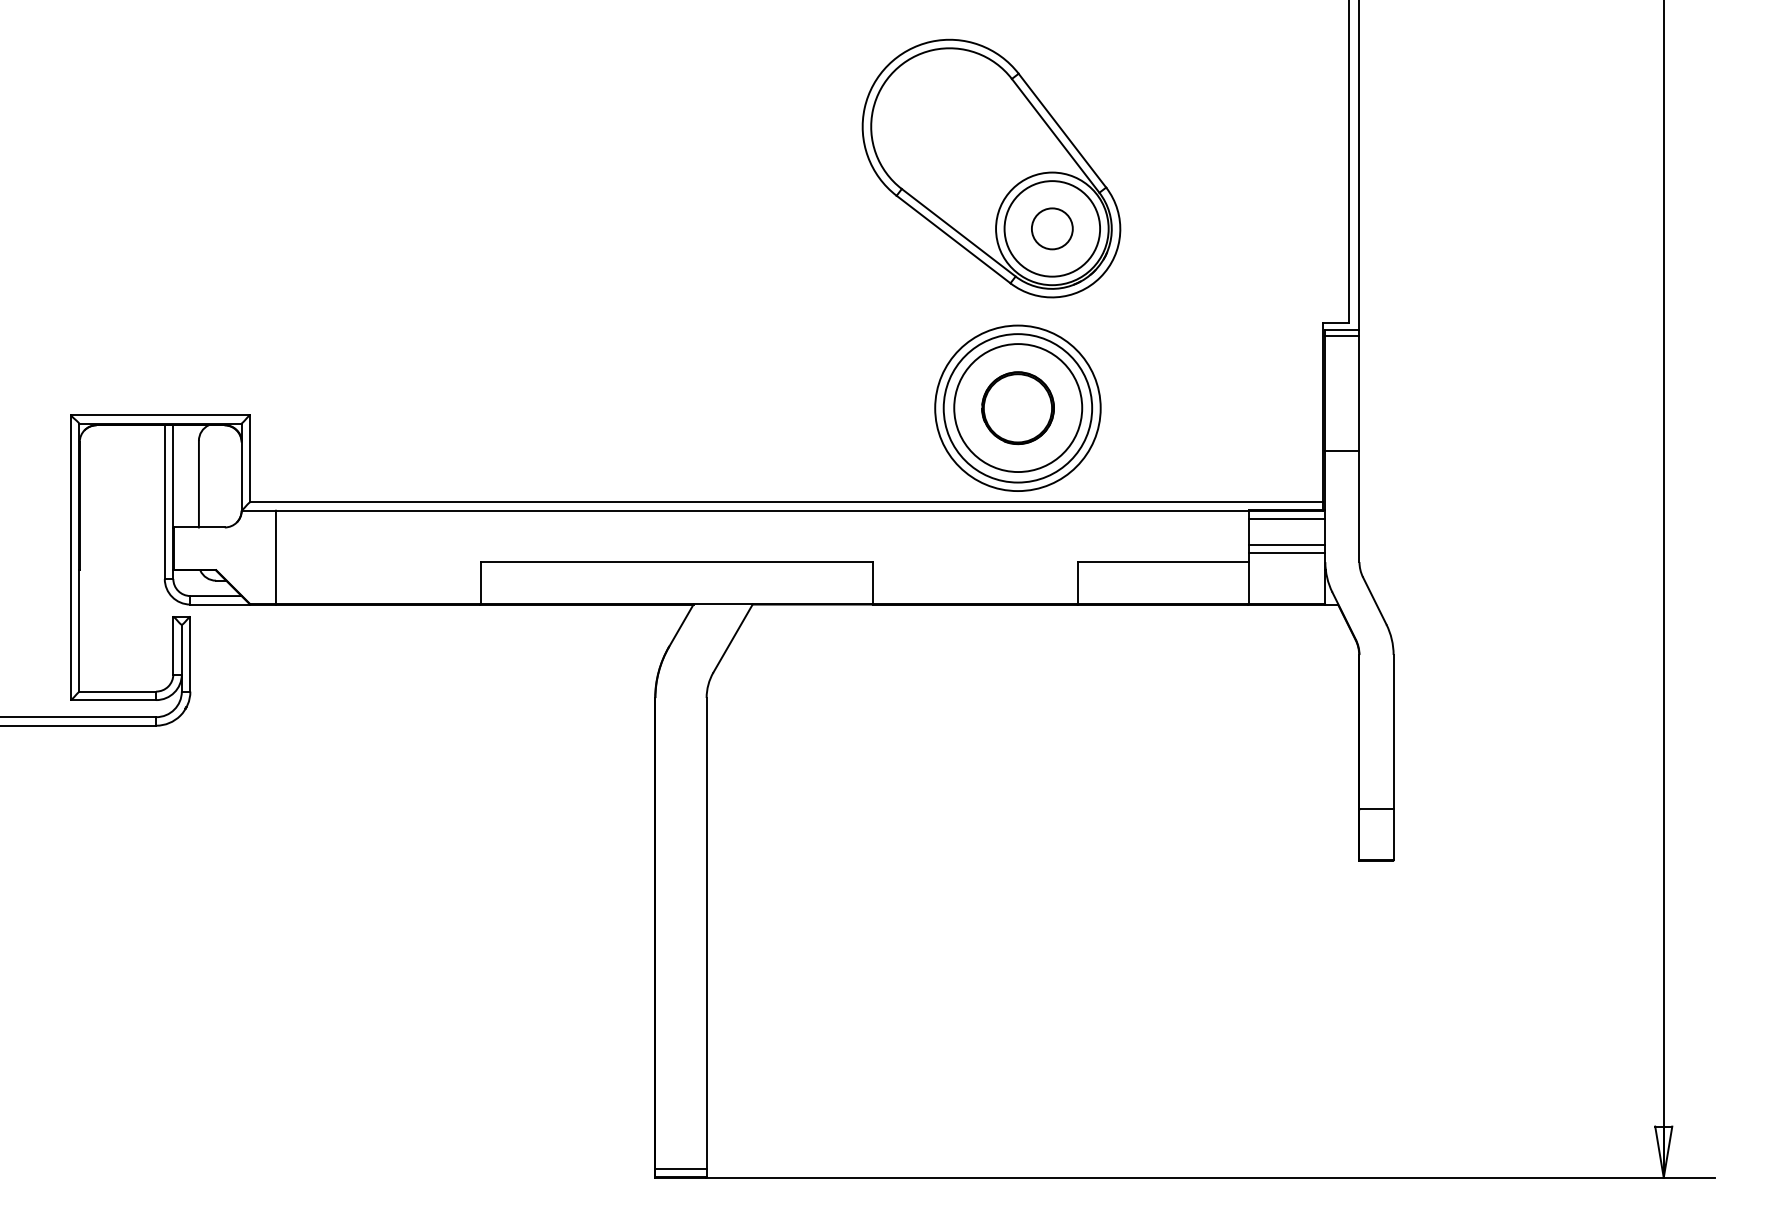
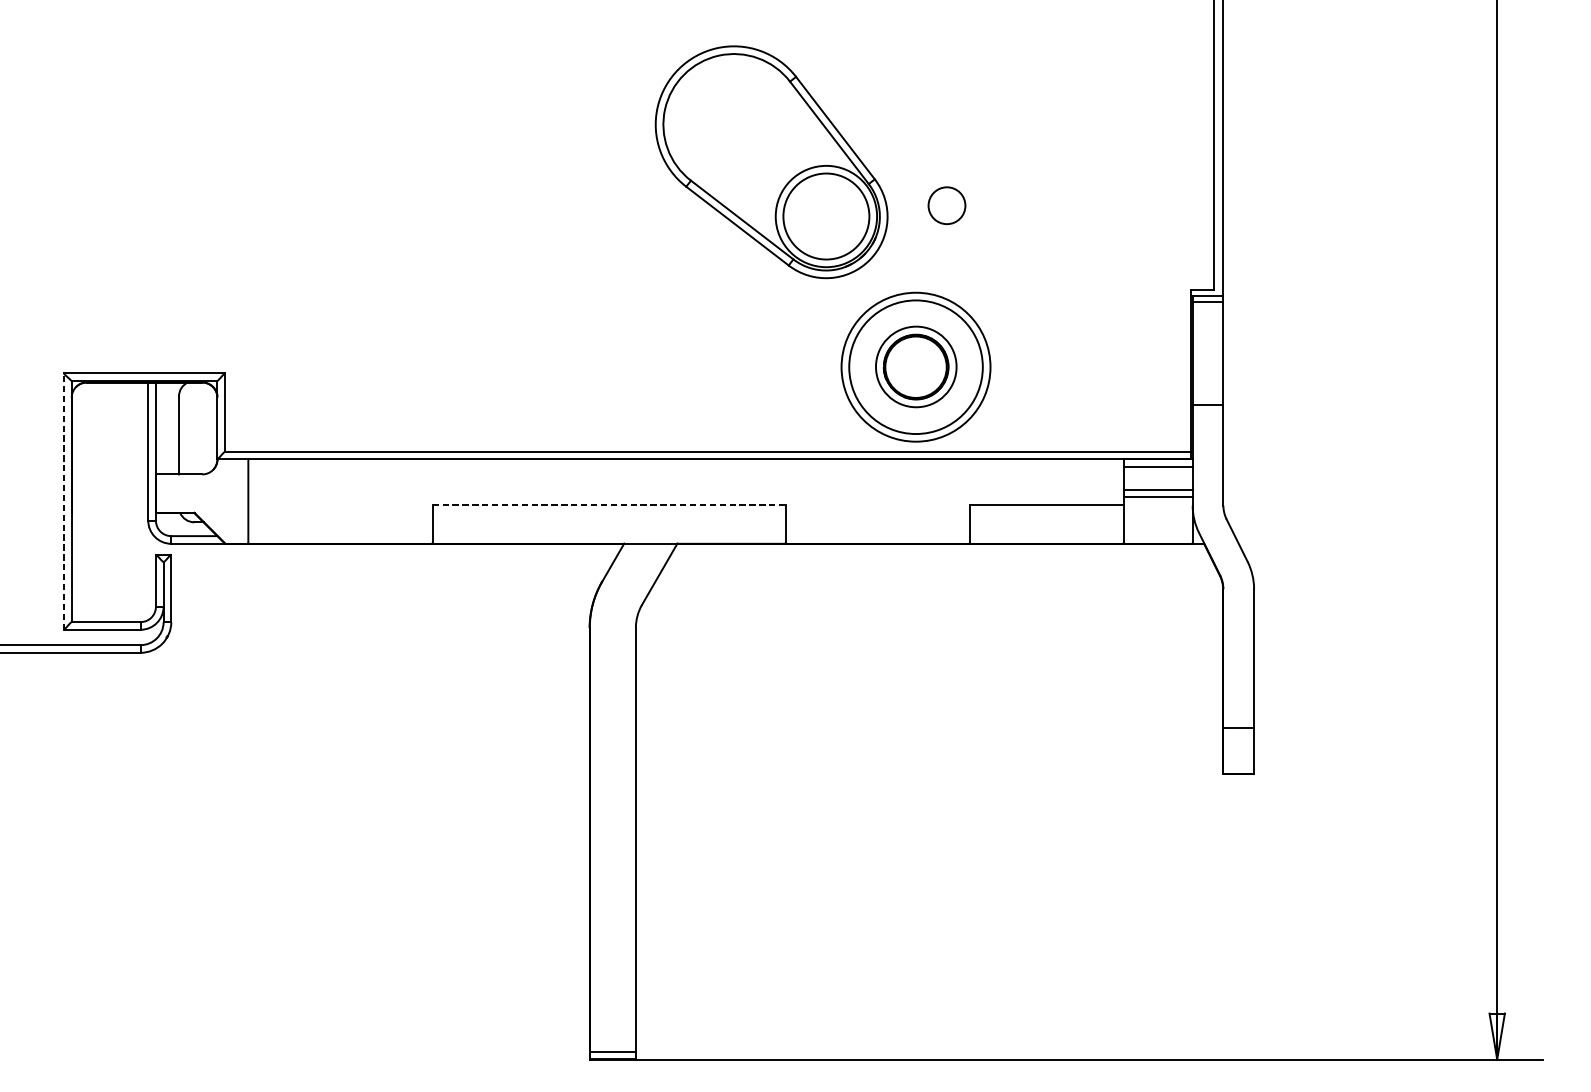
part: (991, 168) -> (771, 162), moved
circle: (1018, 408) -> (916, 367), size x0.7
line: (70, 557) -> (63, 501), solid -> dashed
line: (677, 561) -> (609, 505), solid -> dashed

